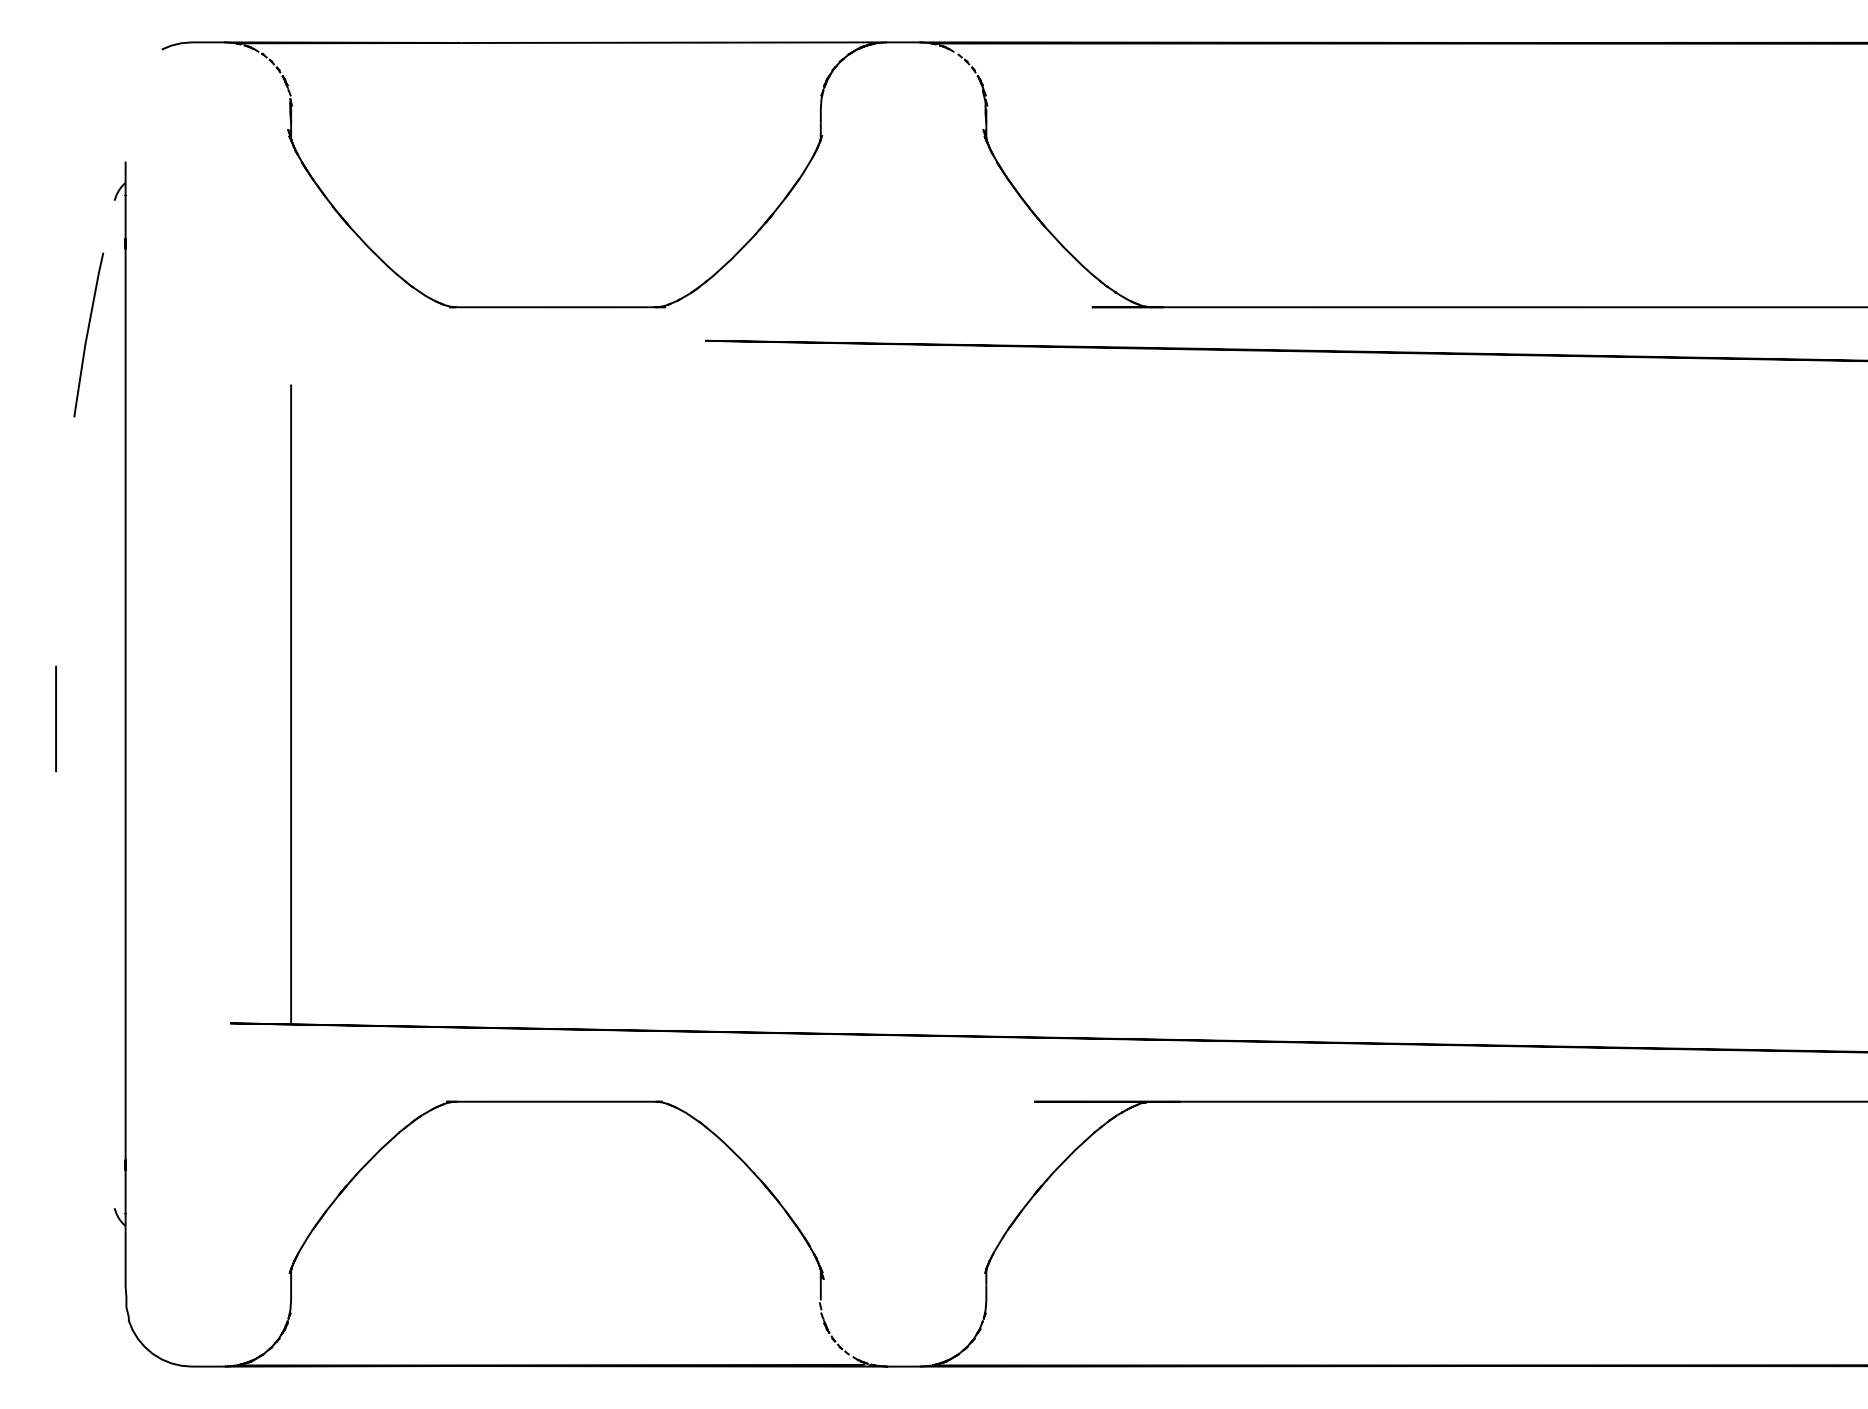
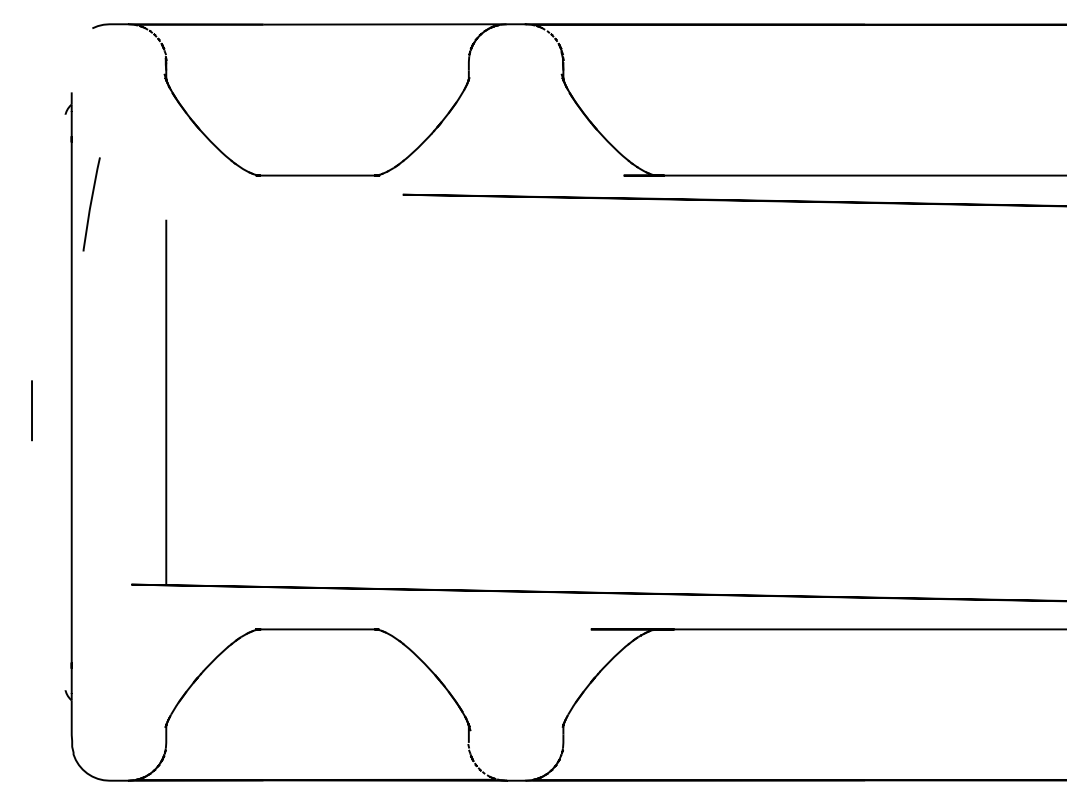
line: (88, 335) -> (91, 204), moved

